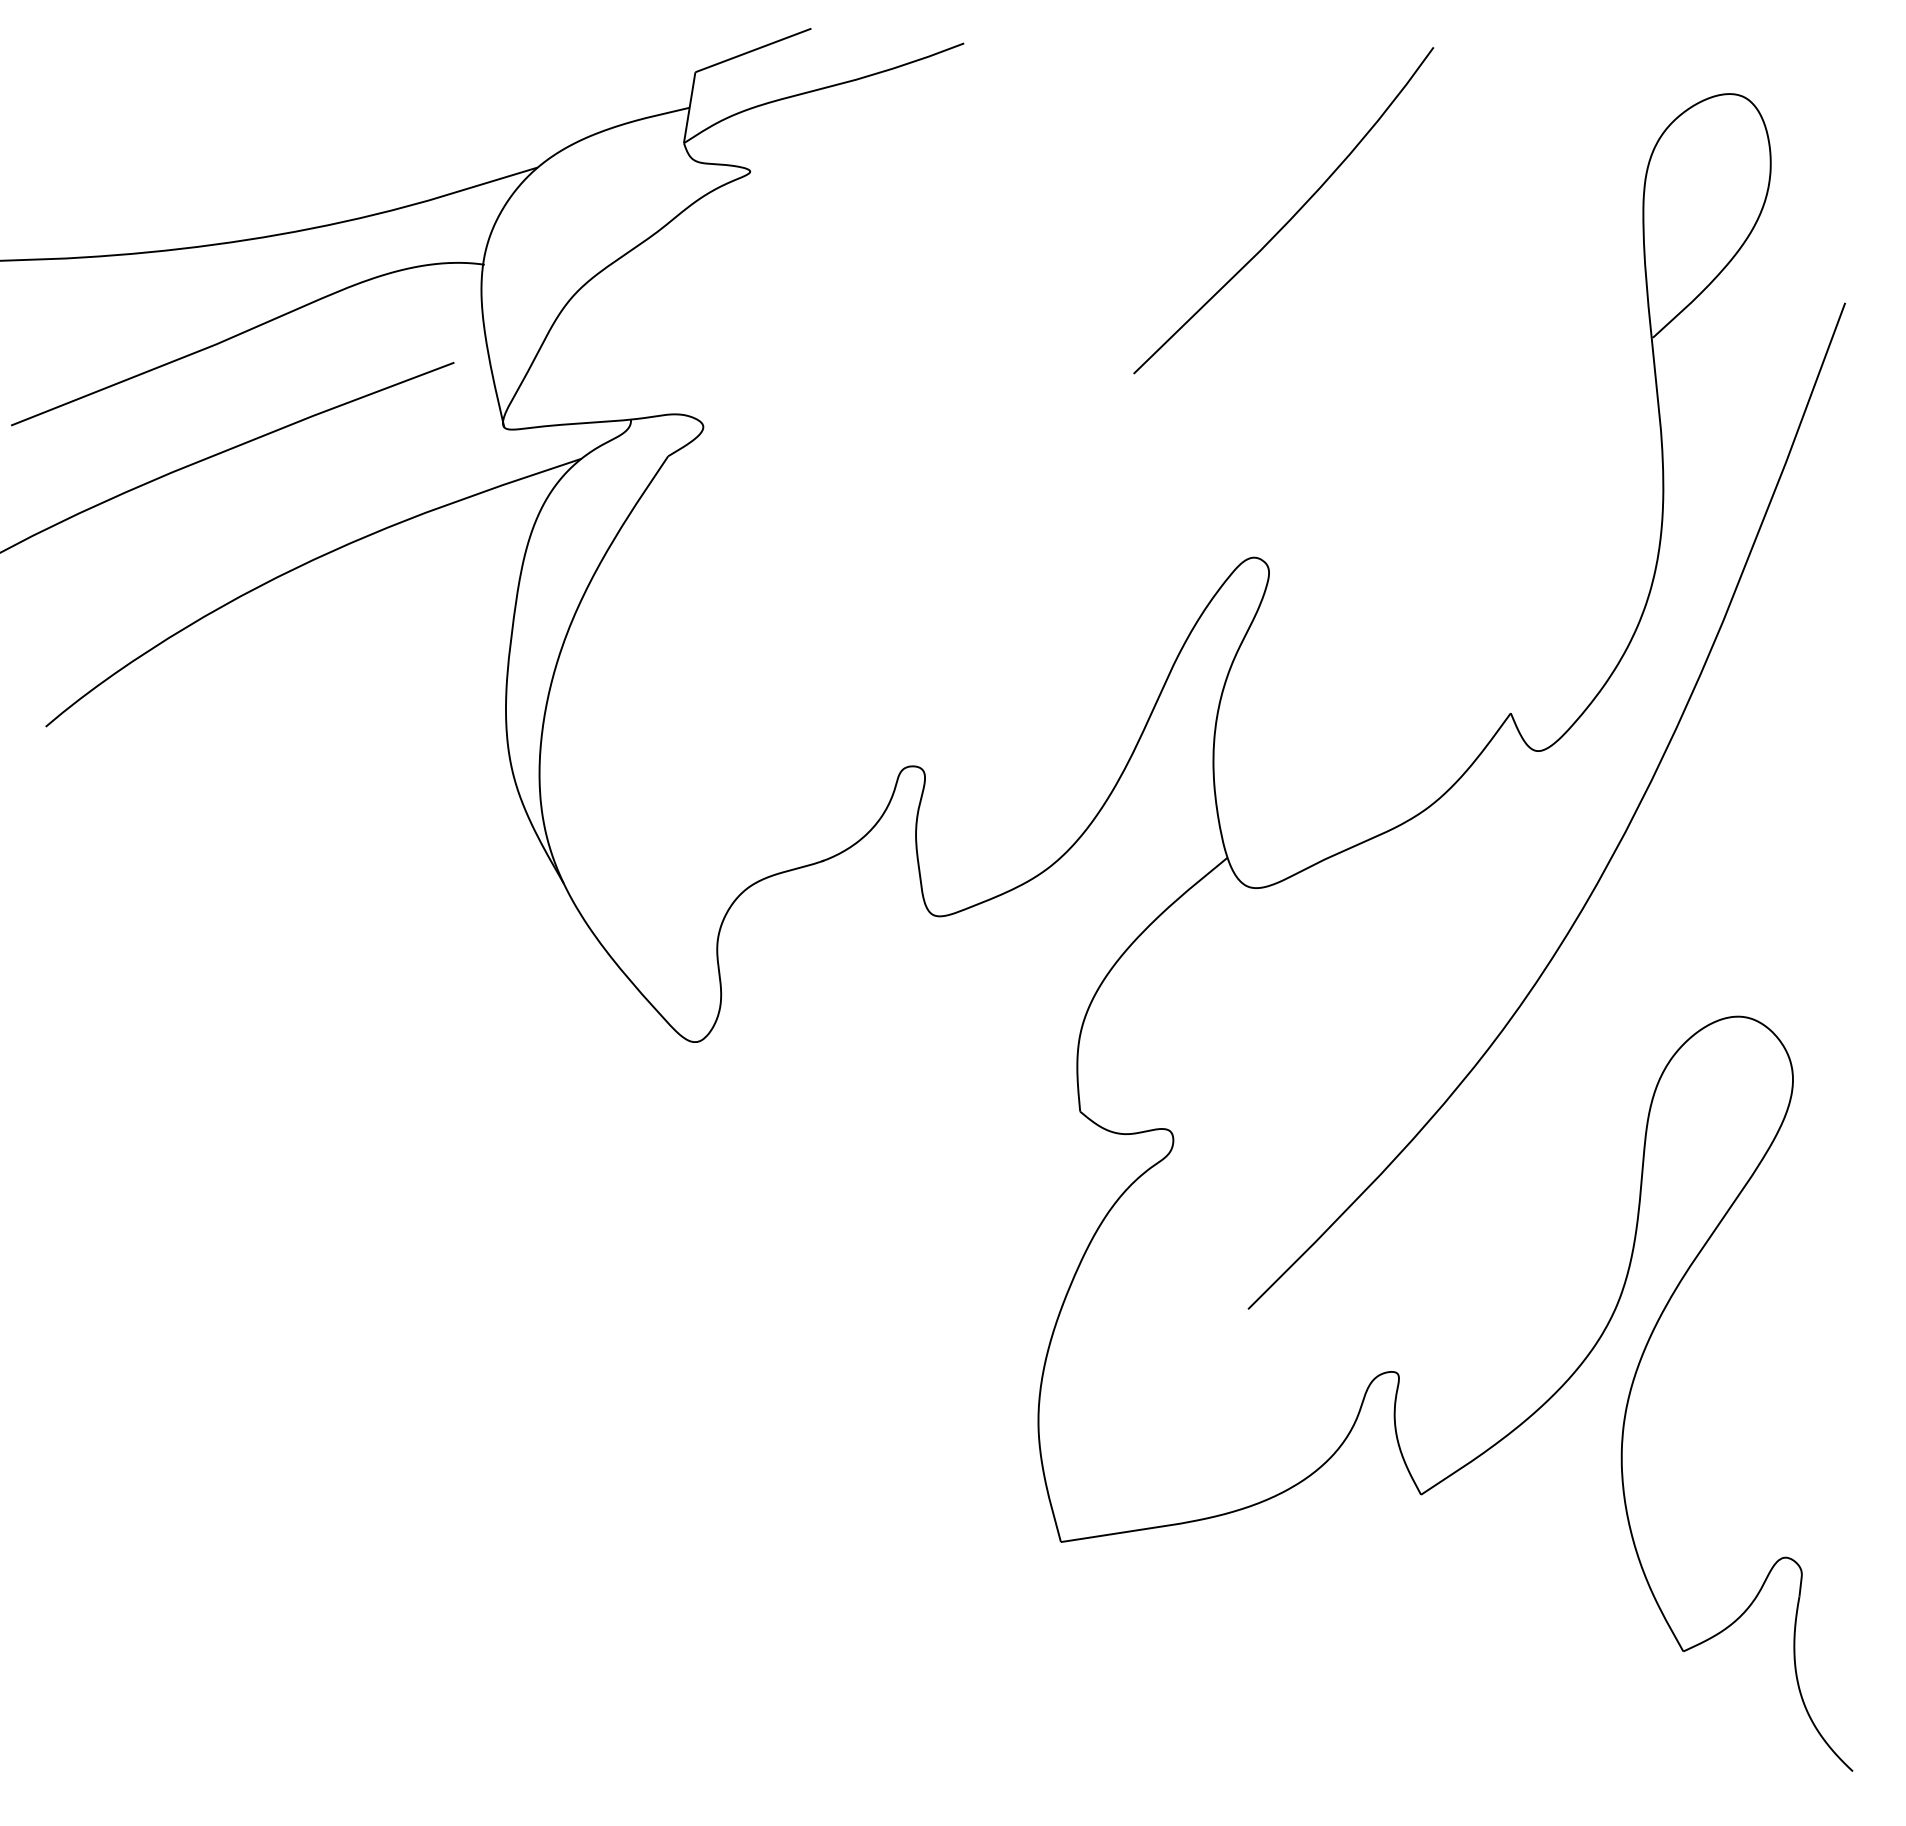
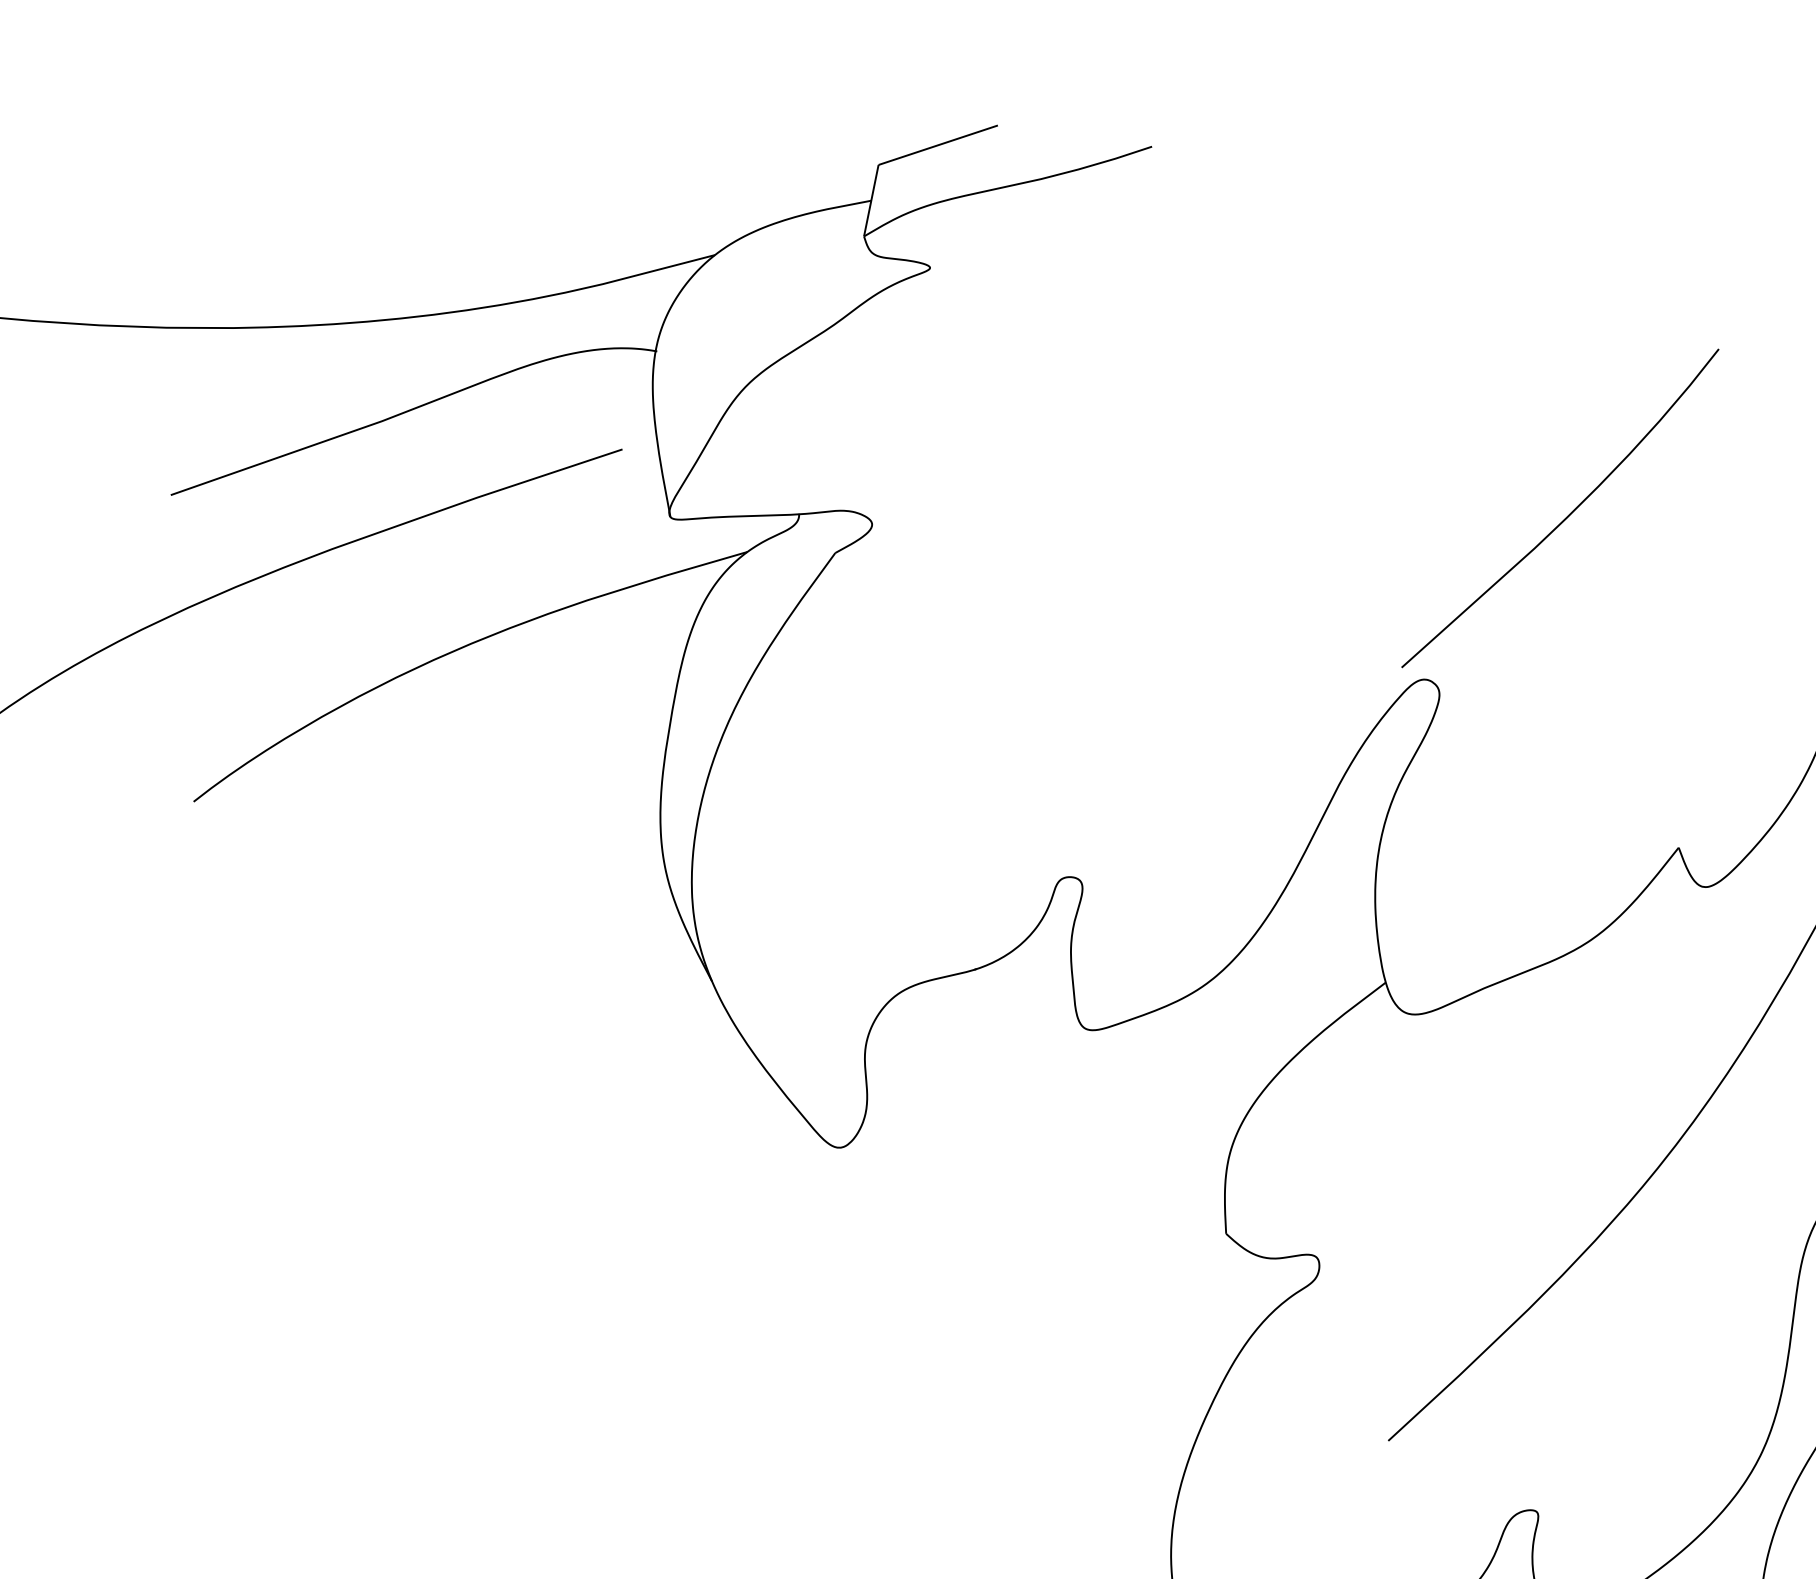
curve: (1291, 217) -> (1567, 515), moved

